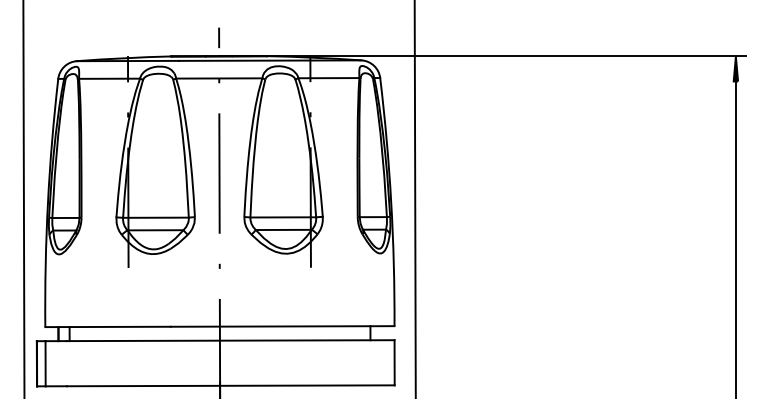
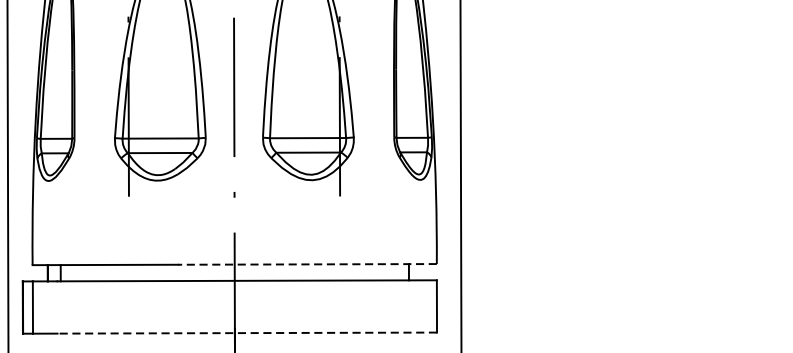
line: (282, 326) -> (307, 264), solid -> dashed
line: (230, 385) -> (246, 332), solid -> dashed

